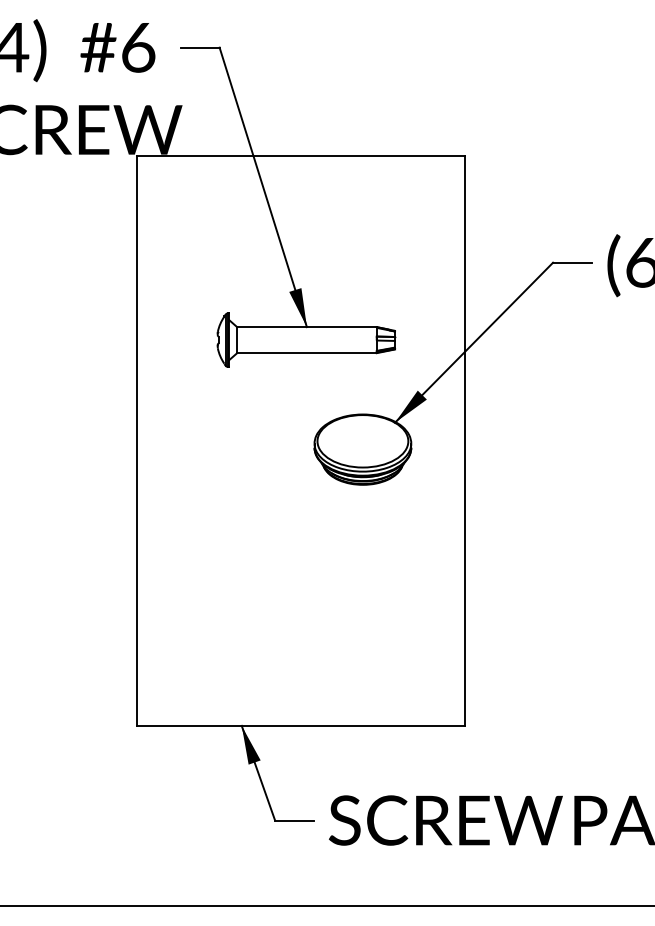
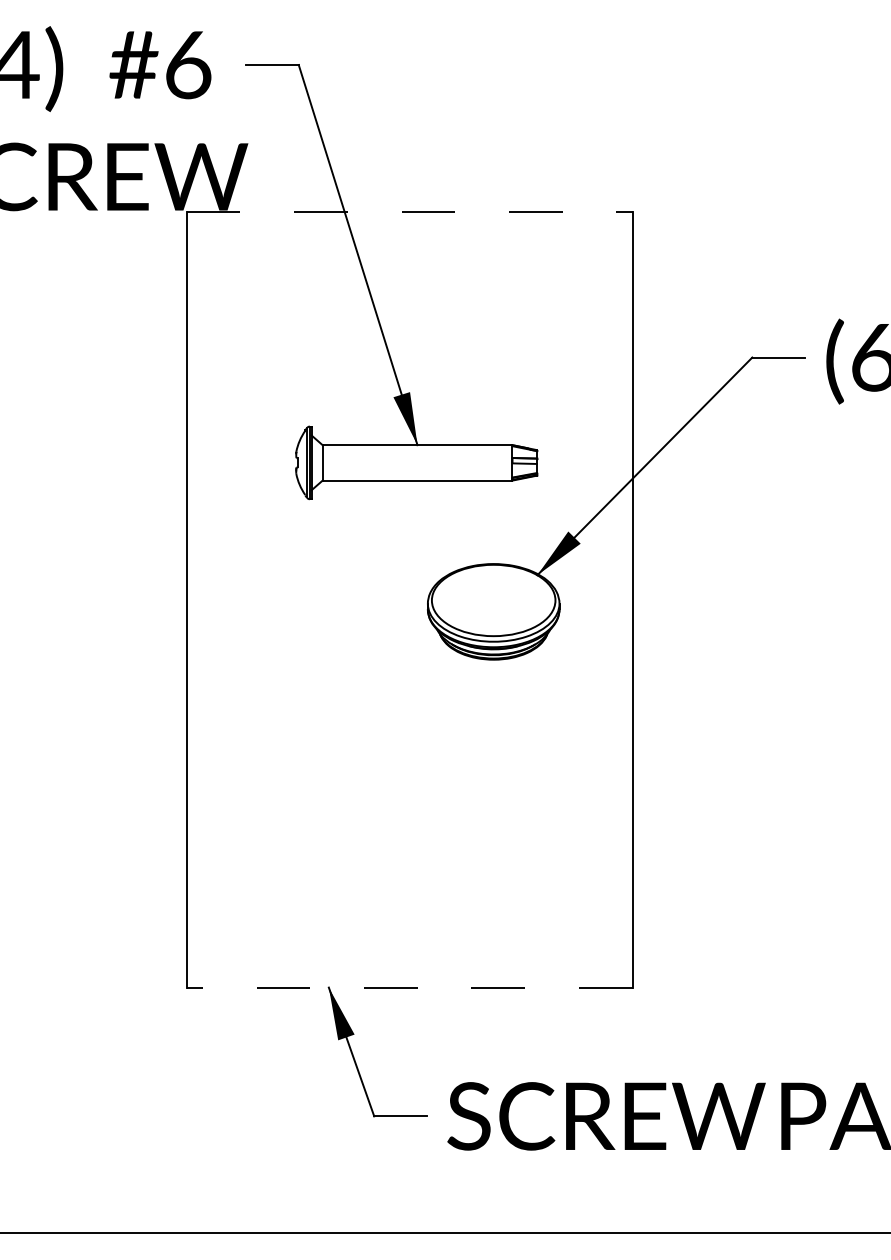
line: (301, 155) -> (410, 211), solid -> dashed
line: (301, 725) -> (410, 987), solid -> dashed

